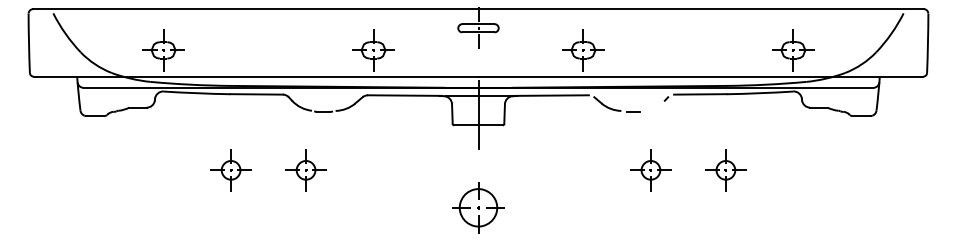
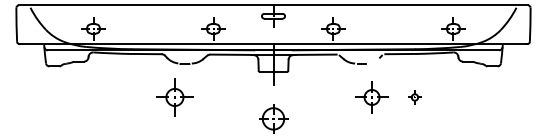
part: (230, 170) -> (131, 97), removed
part: (305, 170) -> (174, 97), size x1.6
part: (649, 170) -> (371, 97), size x1.4
part: (725, 170) -> (414, 97), size x0.6

